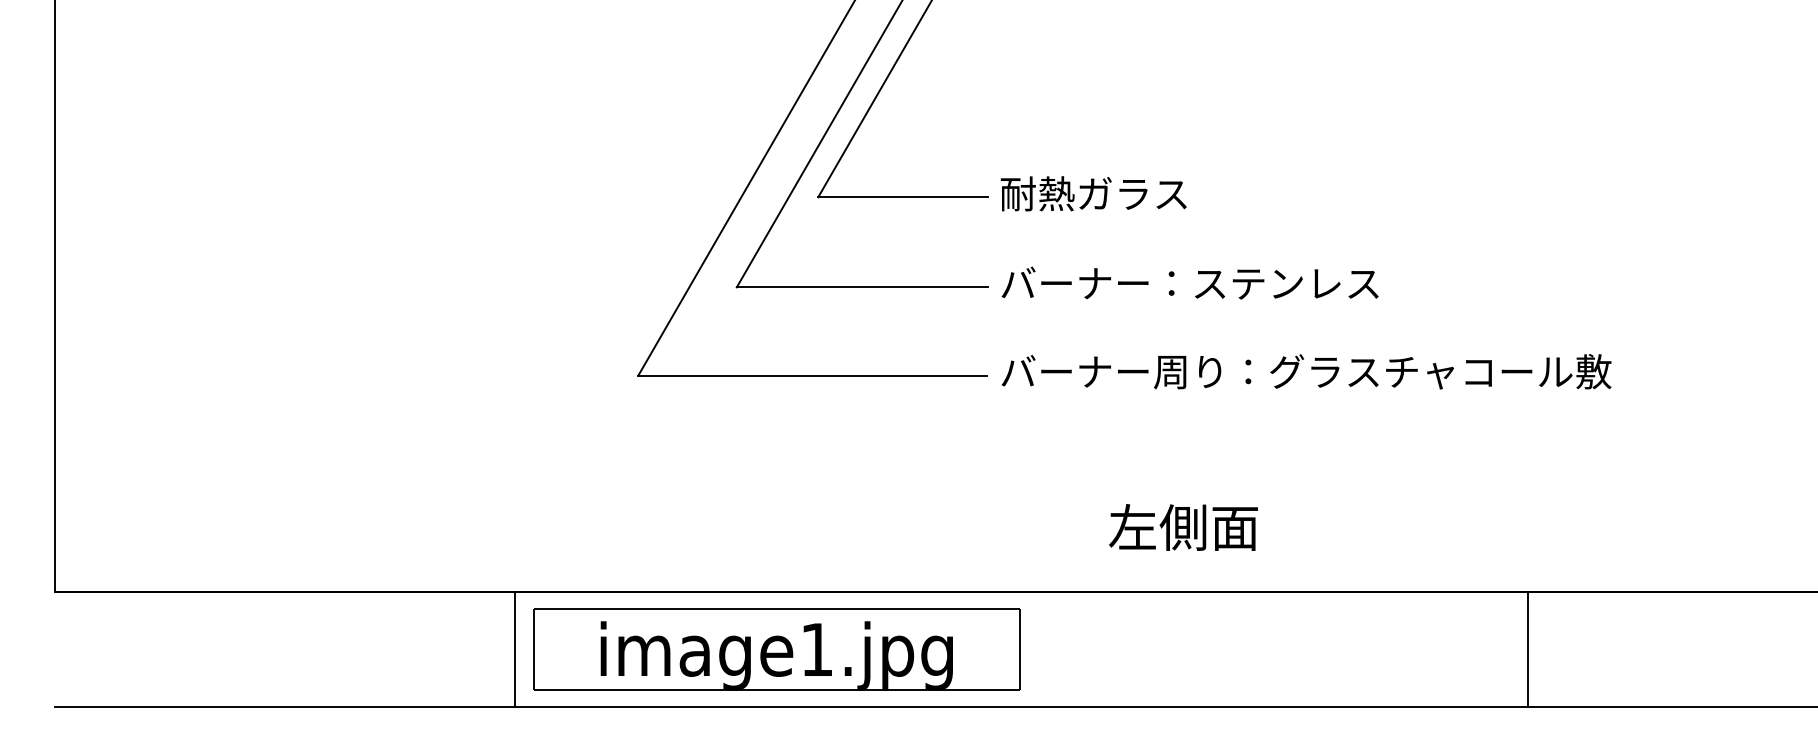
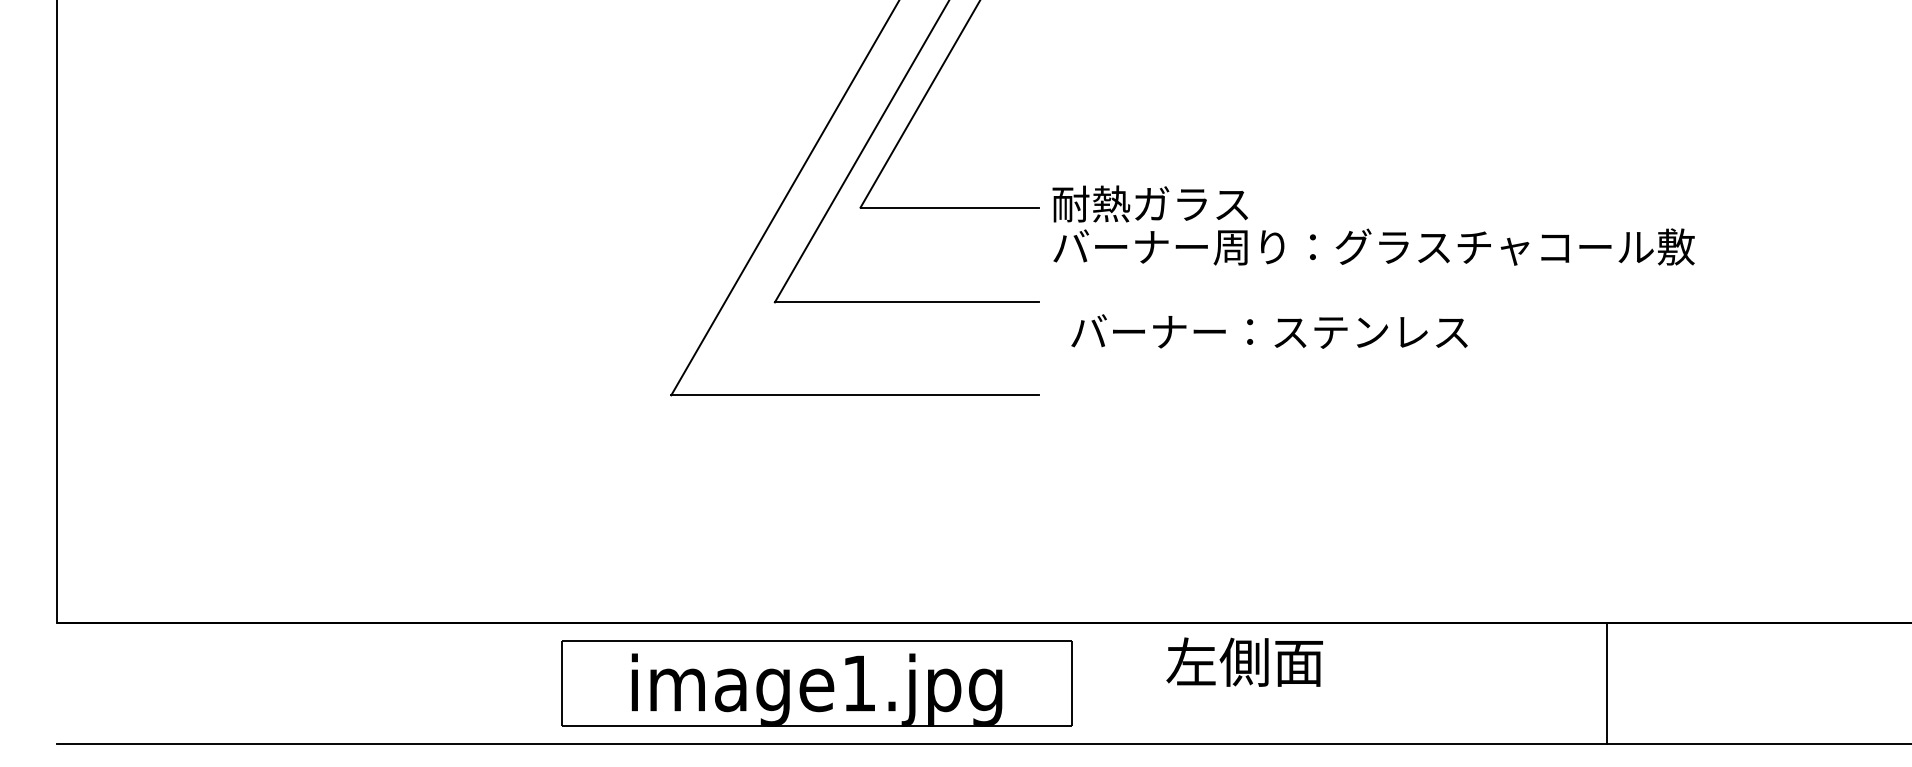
text: (1189, 282) -> (1268, 330), moved
text: (1306, 371) -> (1374, 246), moved
text: (1183, 527) -> (1244, 662), moved
line: (515, 649) -> (542, 683), removed

